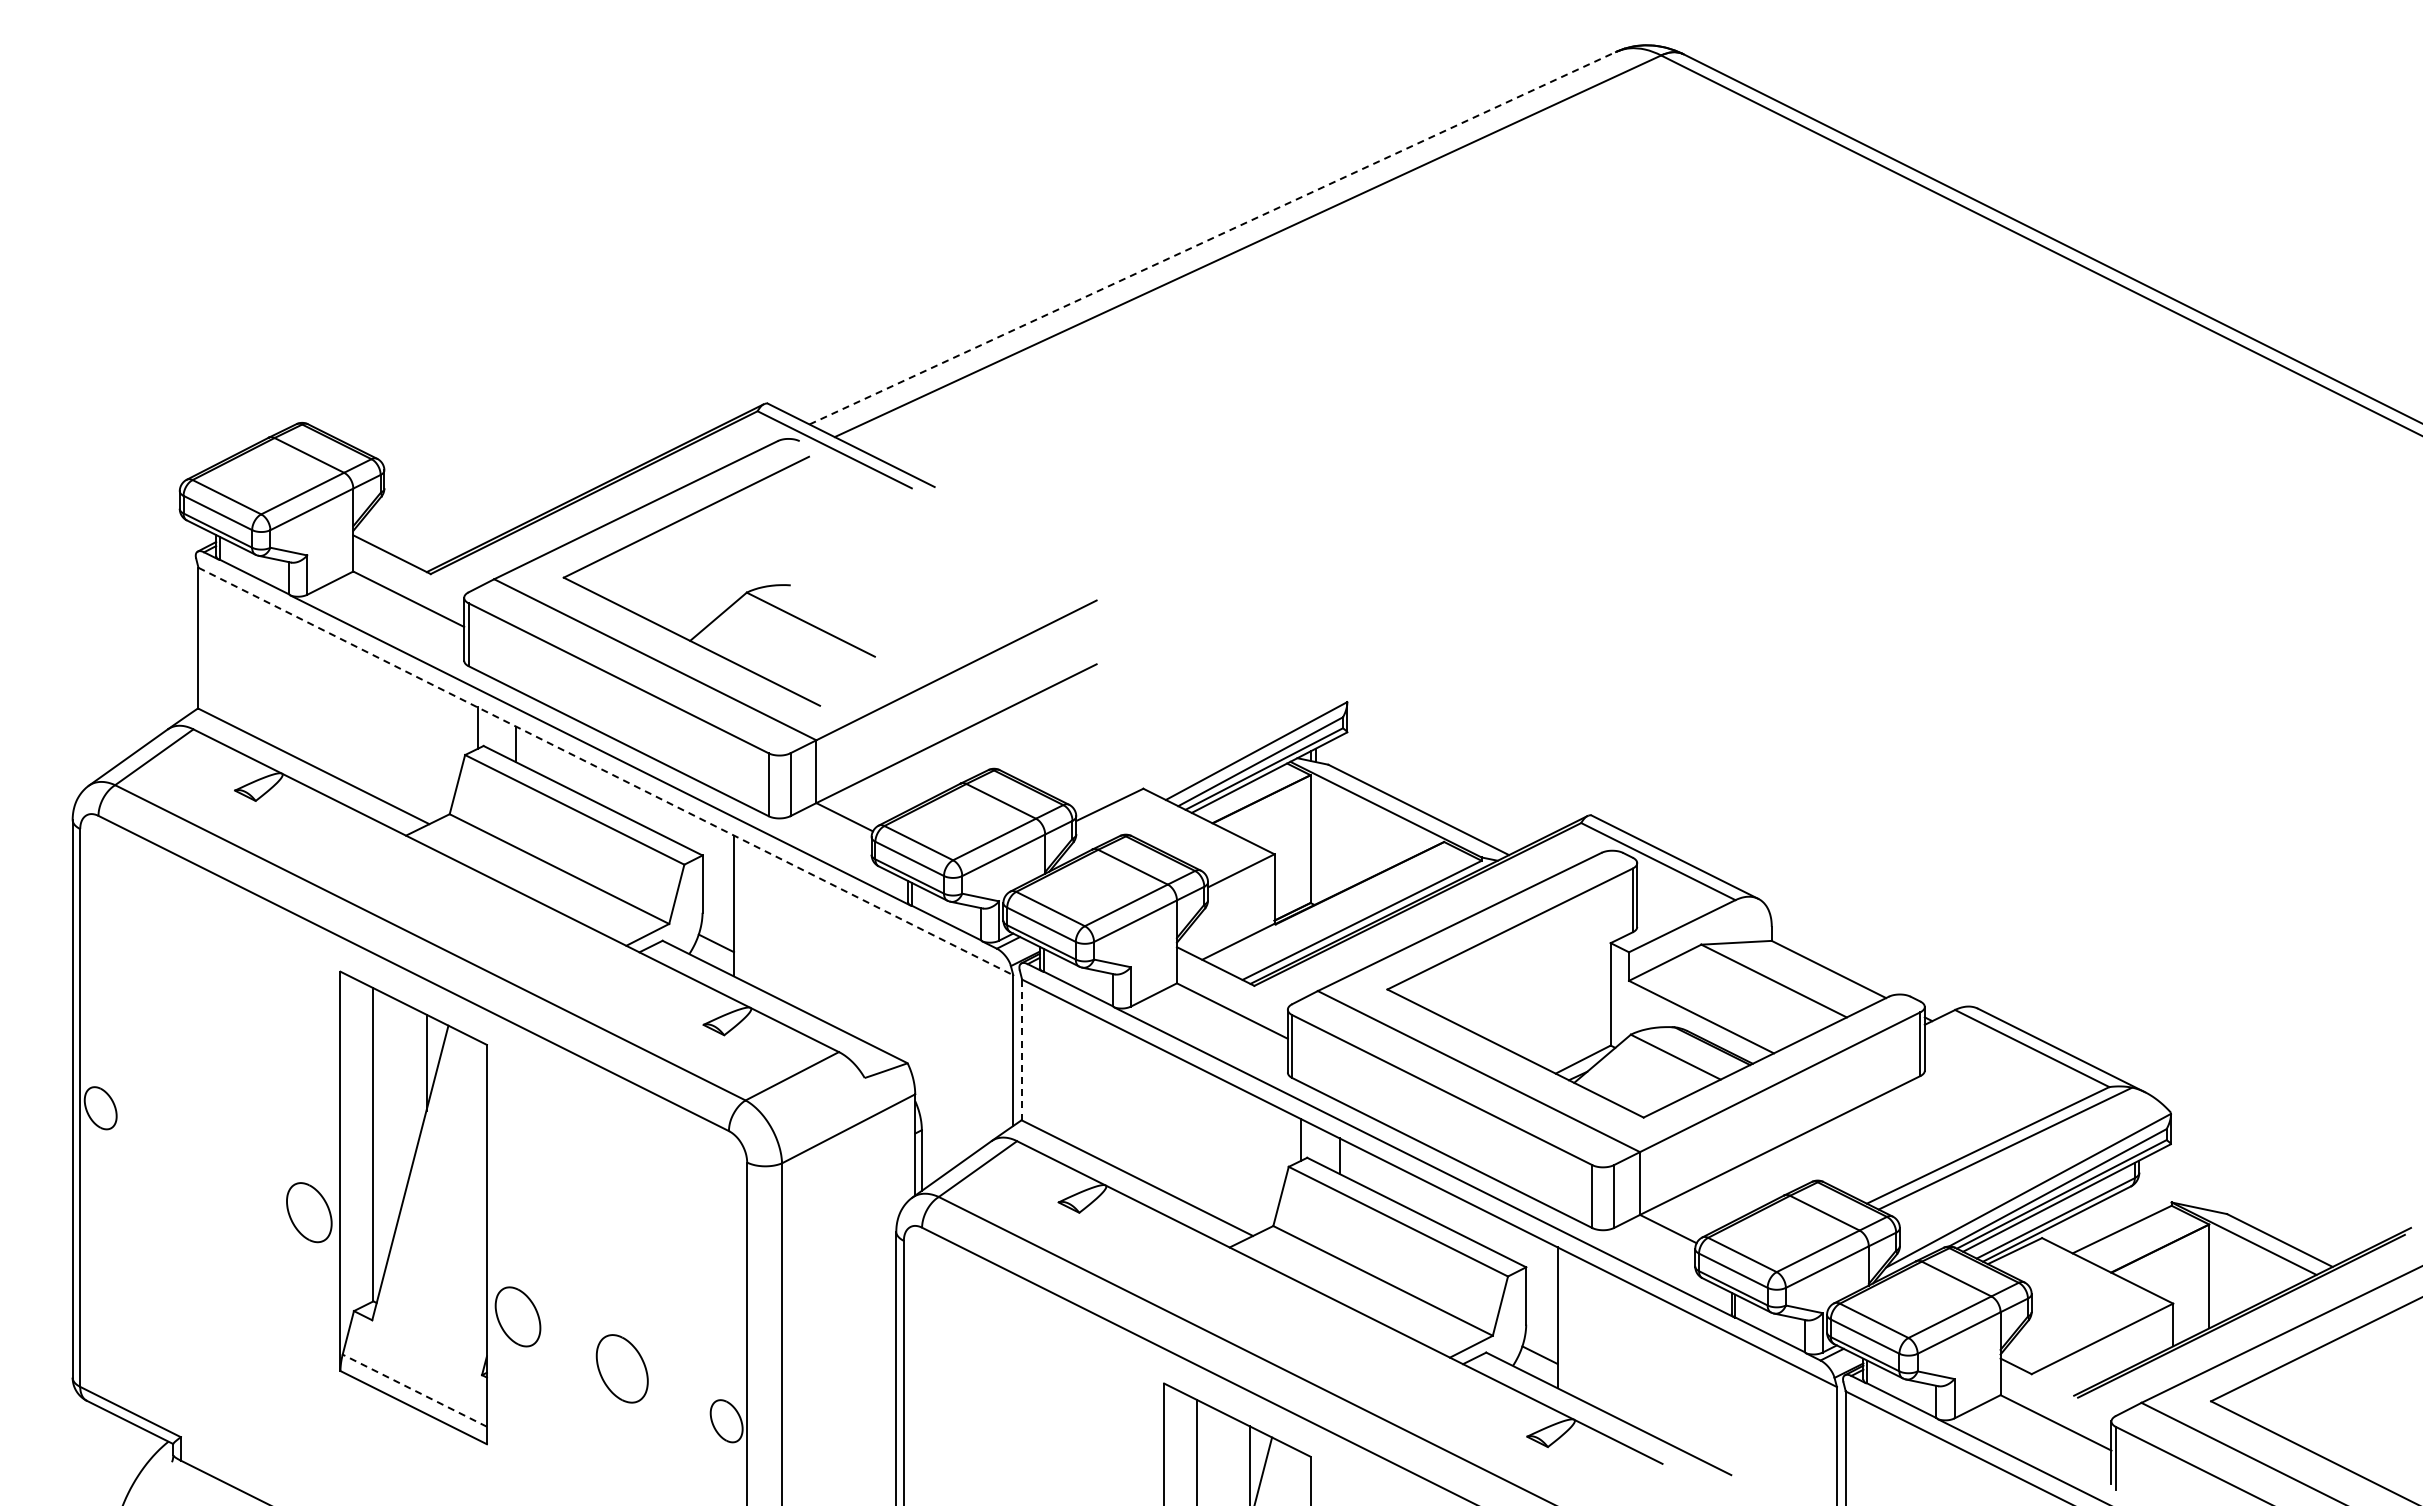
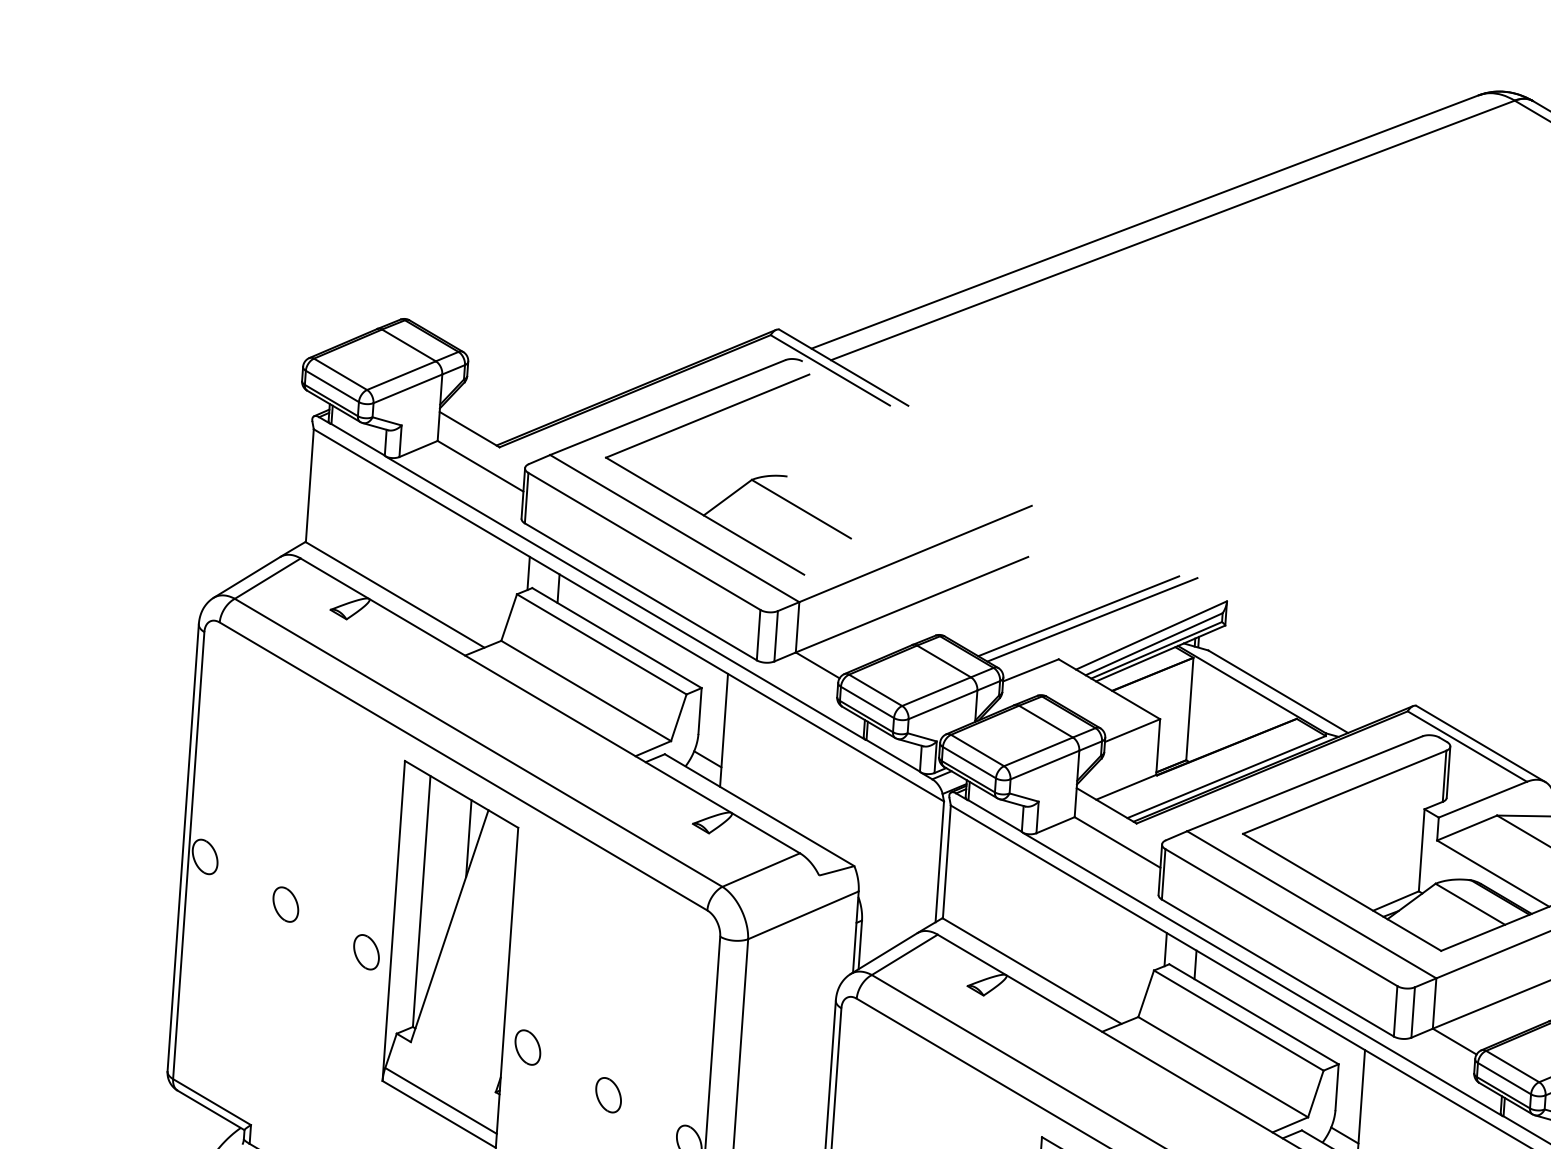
line: (1213, 237) -> (1145, 221), dashed -> solid
line: (1164, 733) -> (1078, 616), added
line: (1181, 736) -> (1092, 619), added
line: (605, 771) -> (628, 615), dashed -> solid
line: (1022, 1050) -> (947, 862), dashed -> solid
part: (204, 1160) -> (285, 904), added
part: (309, 1212) -> (366, 952), size x0.71
part: (517, 1316) -> (527, 1047), size x0.71
part: (622, 1369) -> (608, 1095), size x0.62
line: (414, 1390) -> (440, 1100), dashed -> solid

